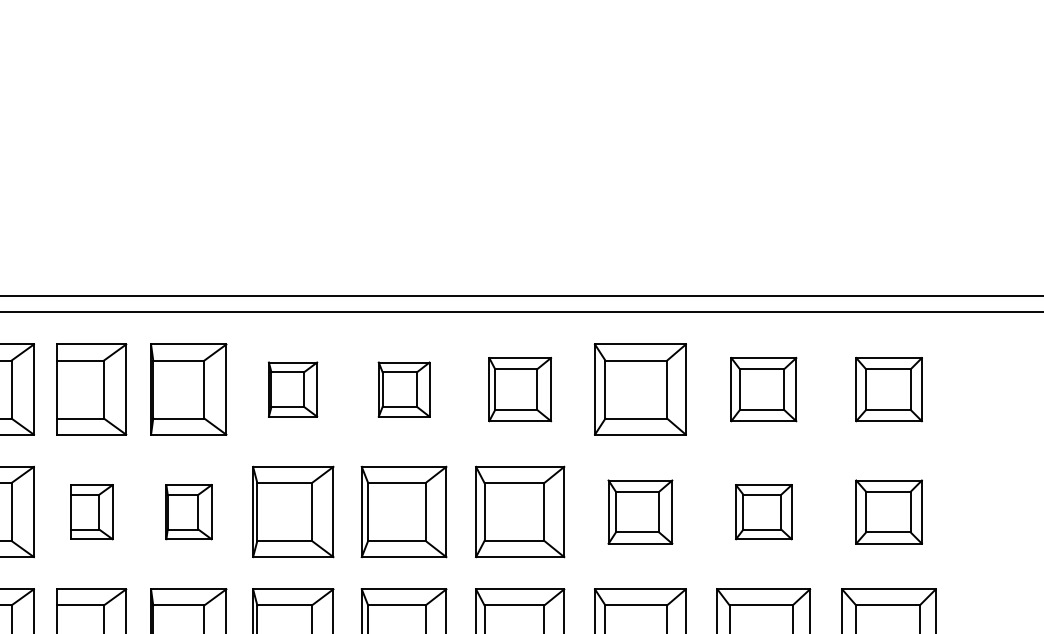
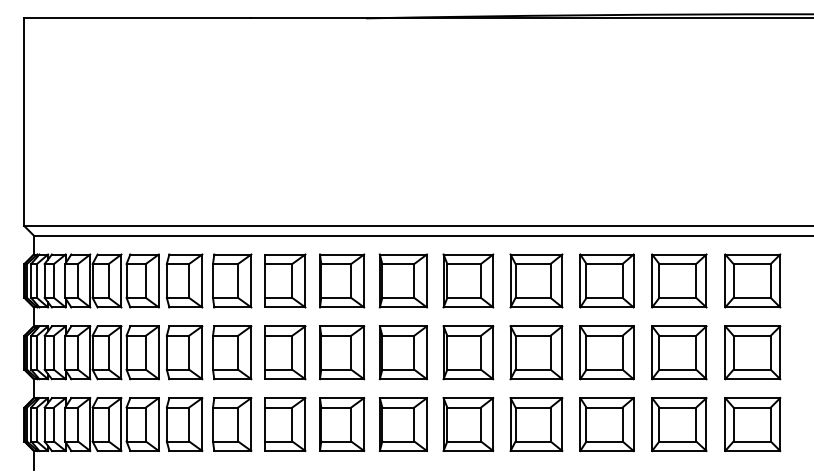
part: (291, 388) -> (402, 280), size x1.67
part: (404, 388) -> (468, 280), size x1.67
part: (520, 388) -> (536, 280), size x1.43
part: (764, 388) -> (679, 280), size x1.43
part: (888, 388) -> (752, 280), size x1.43
part: (92, 511) -> (285, 352), size x1.67
part: (189, 511) -> (342, 352), size x1.67
part: (639, 511) -> (606, 352), size x1.43
part: (764, 511) -> (679, 352), size x1.67
part: (888, 511) -> (752, 352), size x1.43

